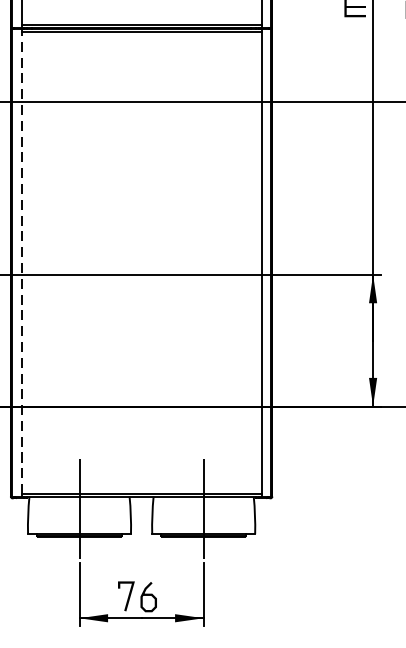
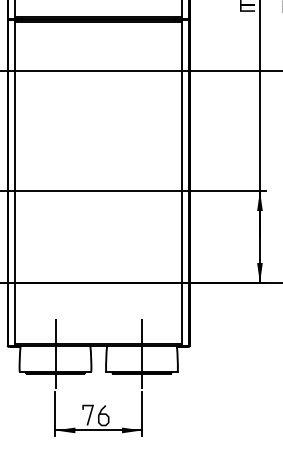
line: (22, 262) -> (15, 182), dashed -> solid

